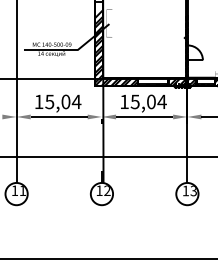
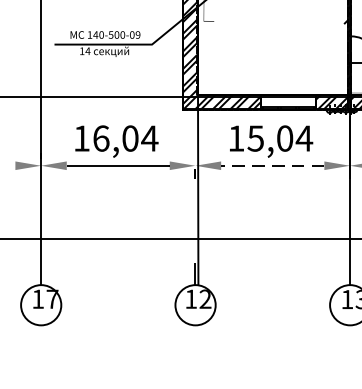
text: (49, 101) -> (100, 137), 15,04 -> 16,04
line: (144, 116) -> (272, 164), solid -> dashed
text: (22, 190) -> (51, 298), 11 -> 17

